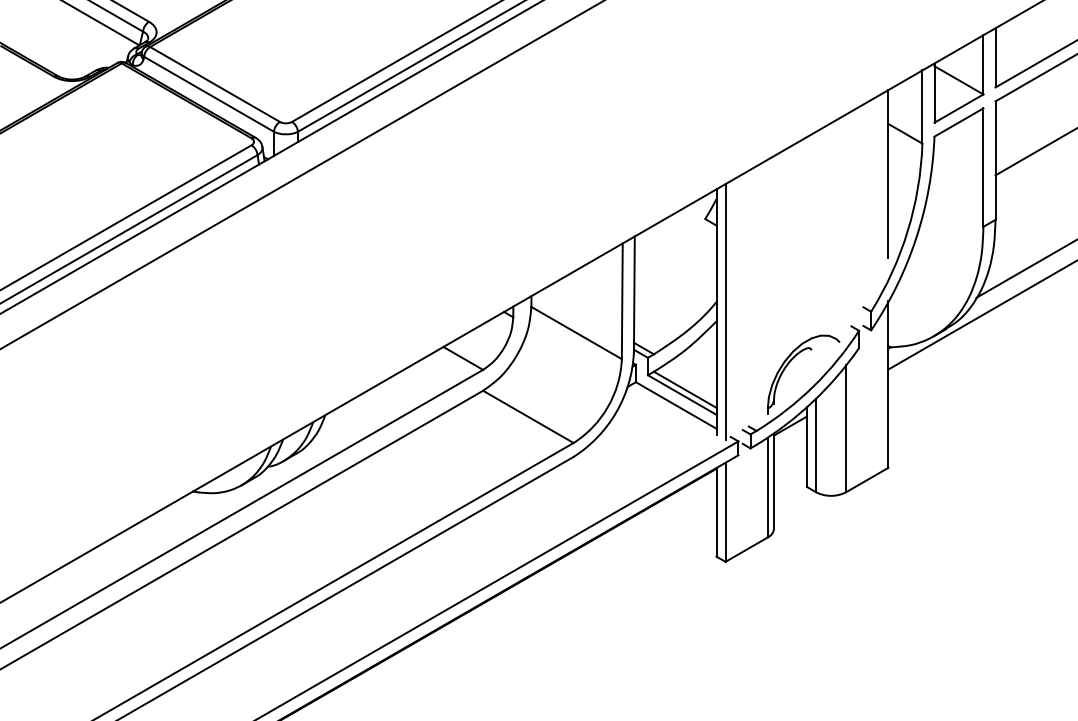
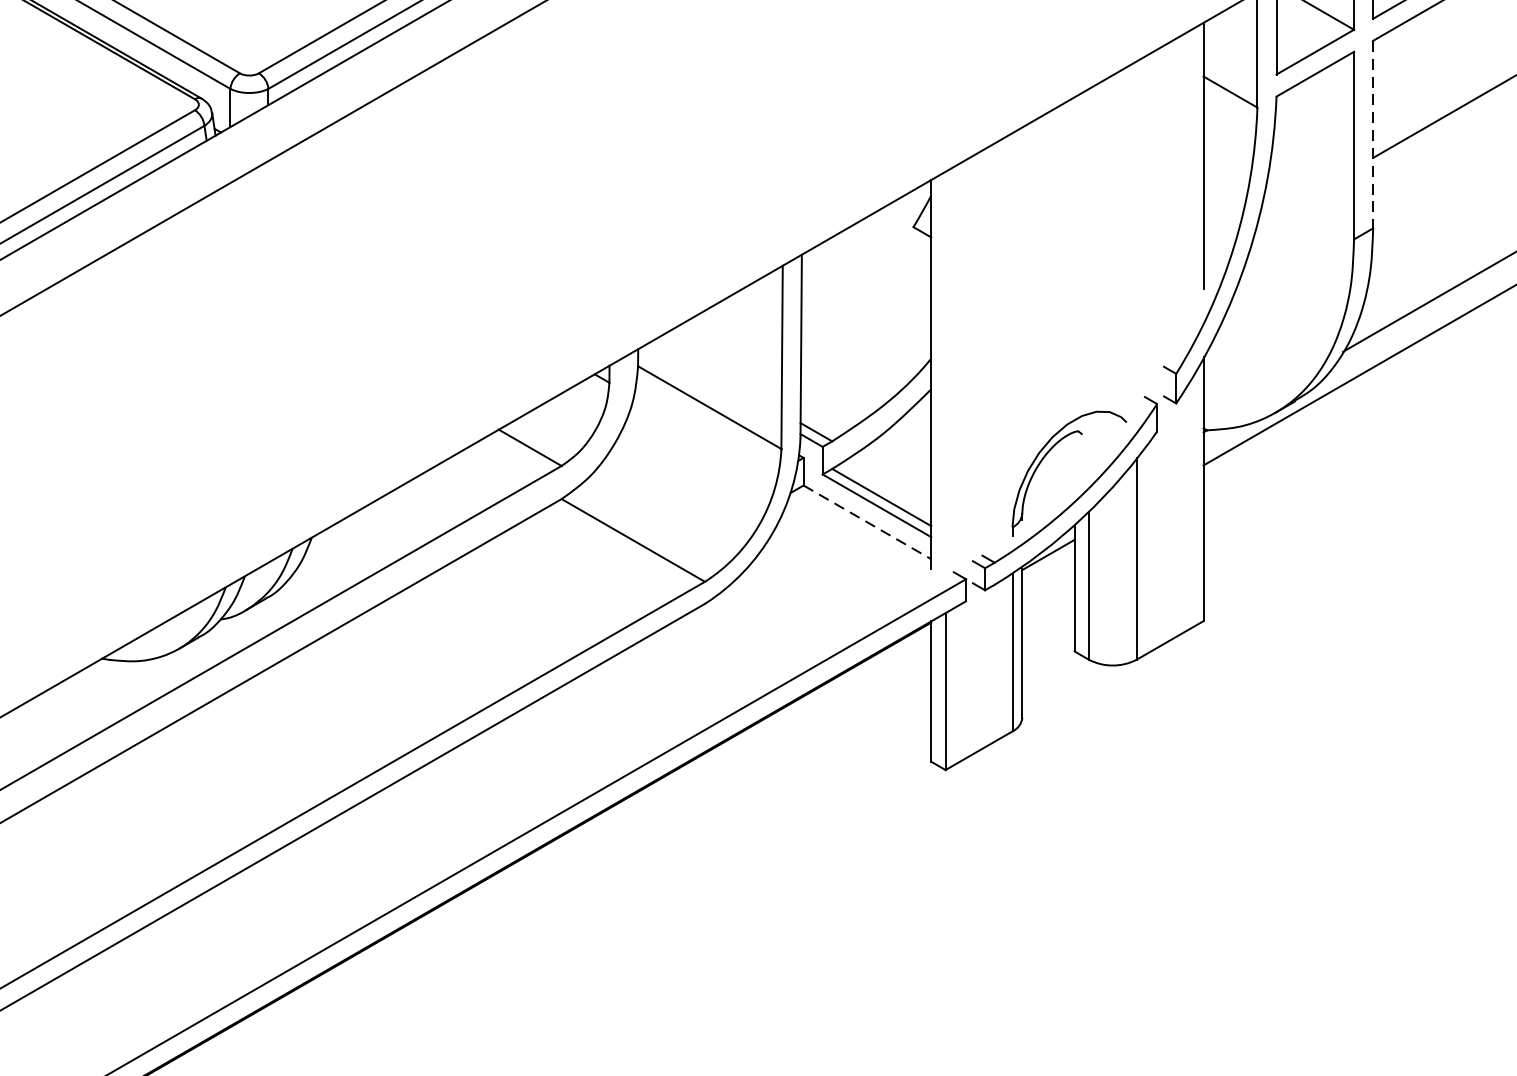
line: (995, 161) -> (1373, 135), solid -> dashed
line: (725, 311) -> (945, 373), removed
line: (676, 405) -> (867, 522), solid -> dashed

